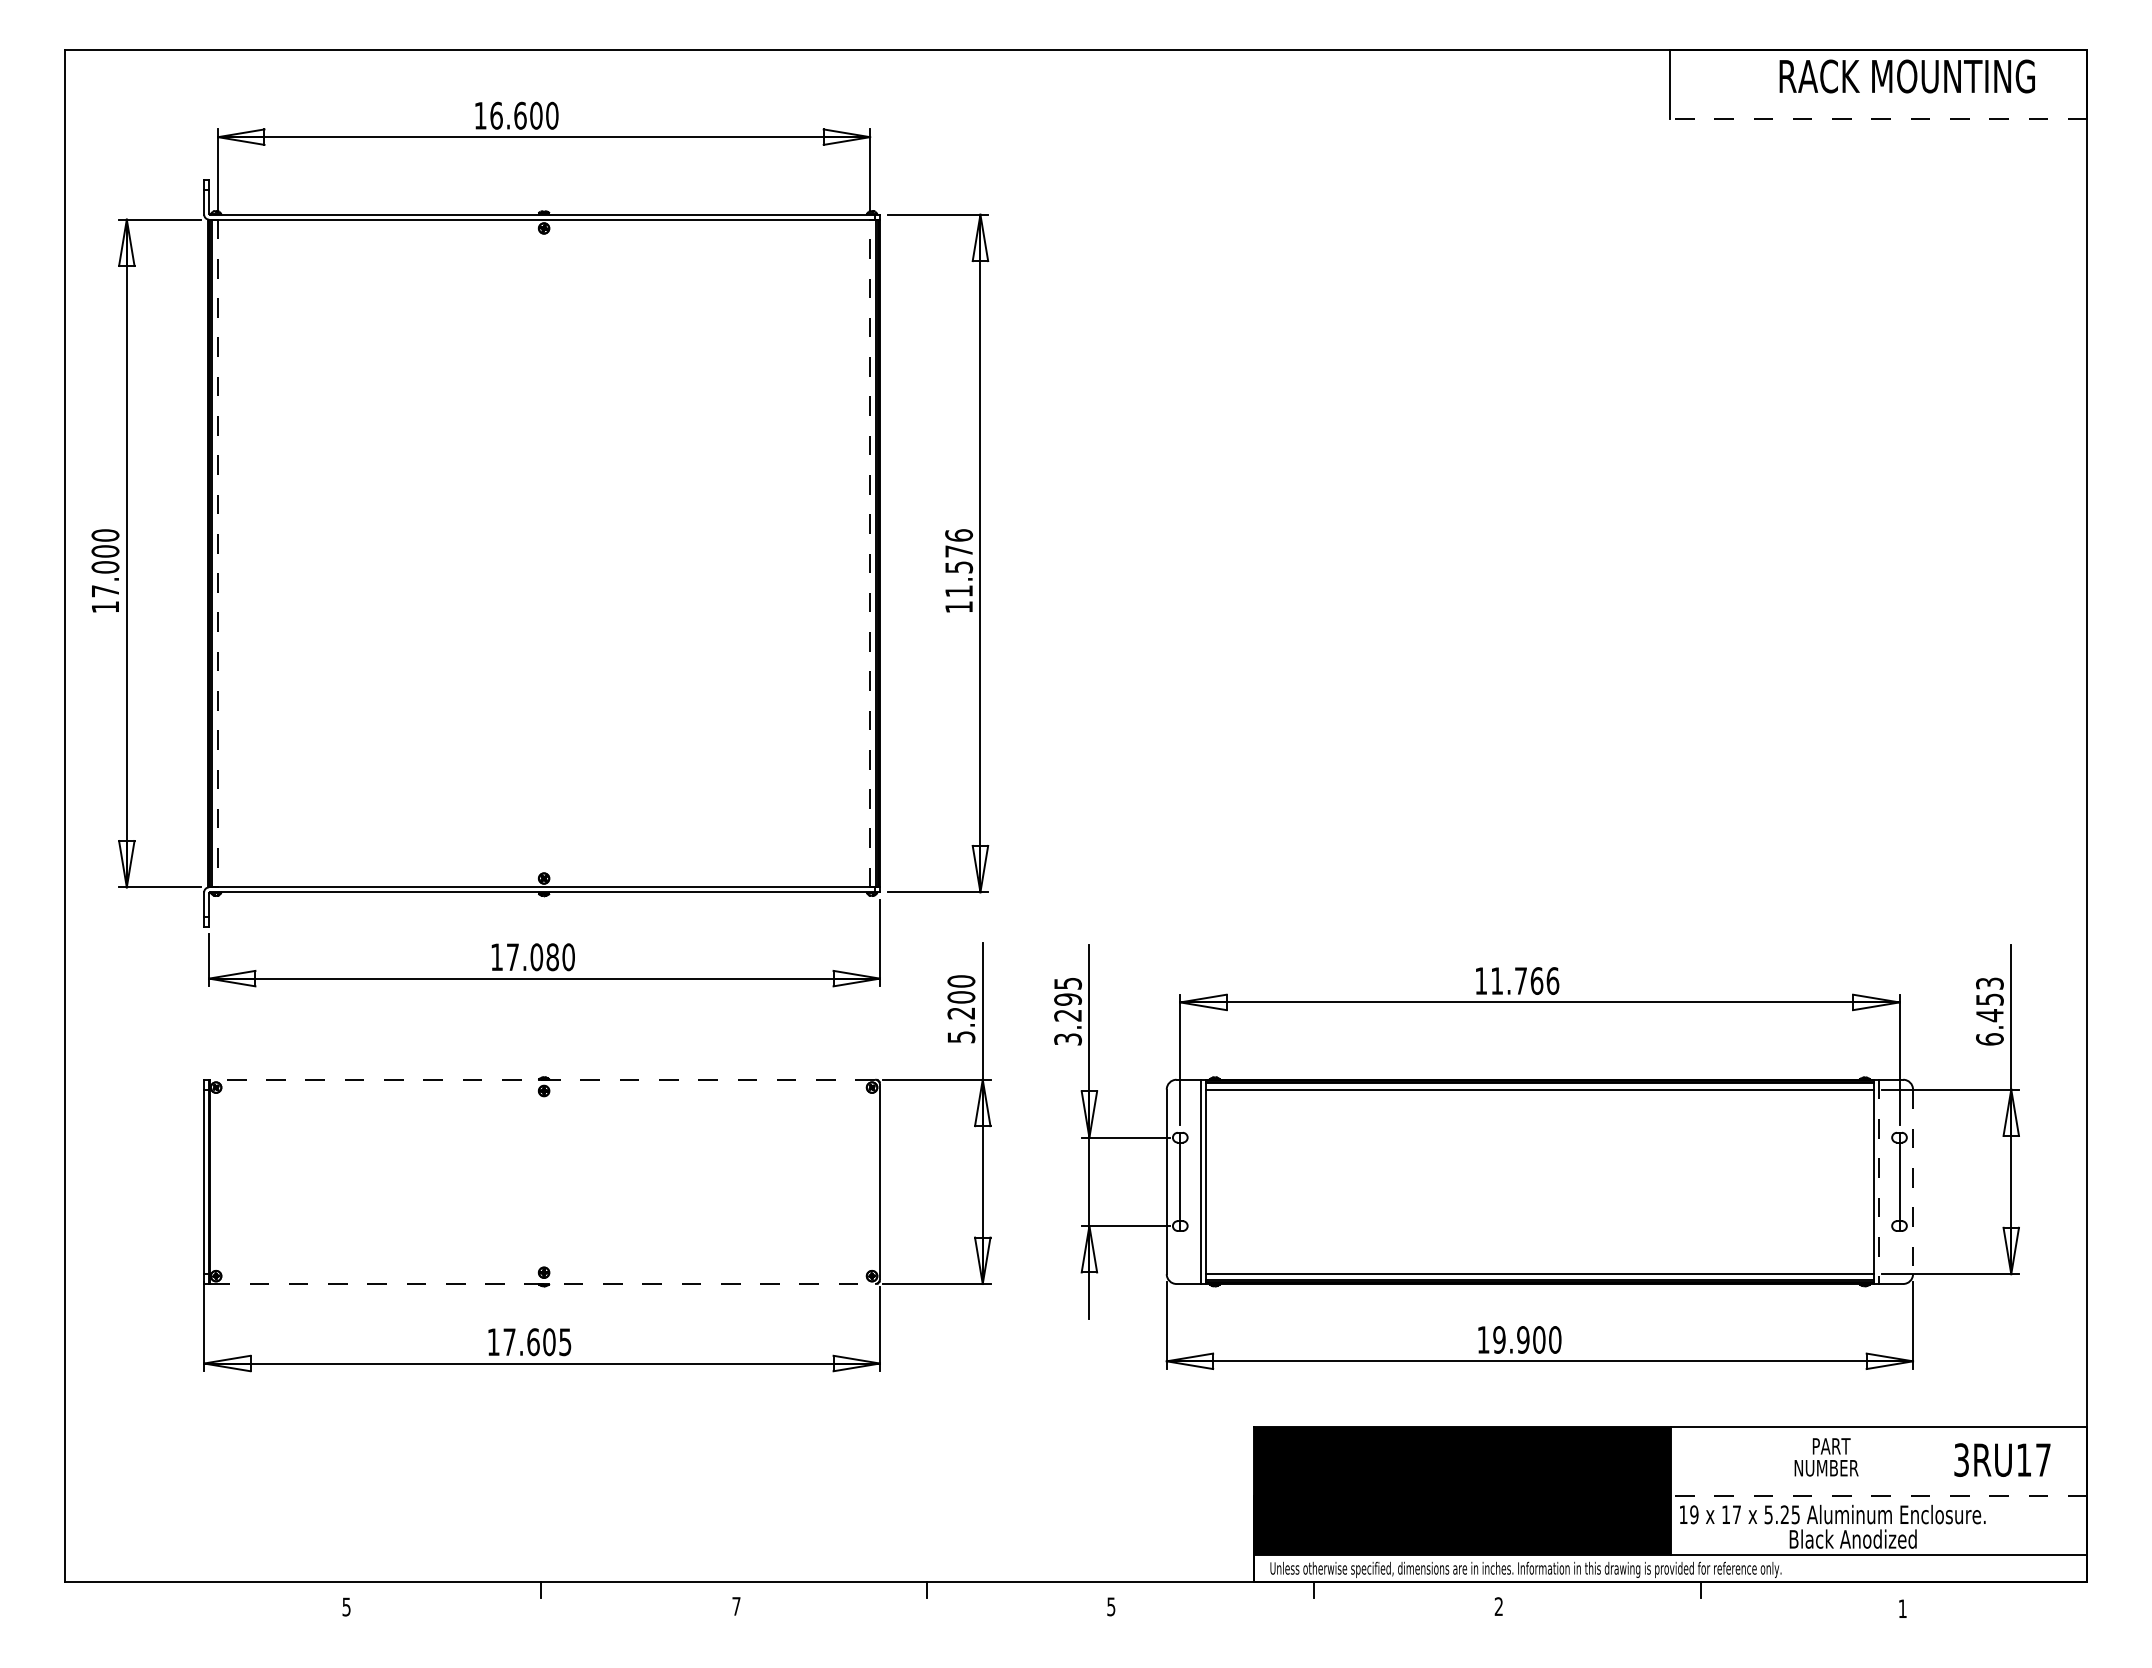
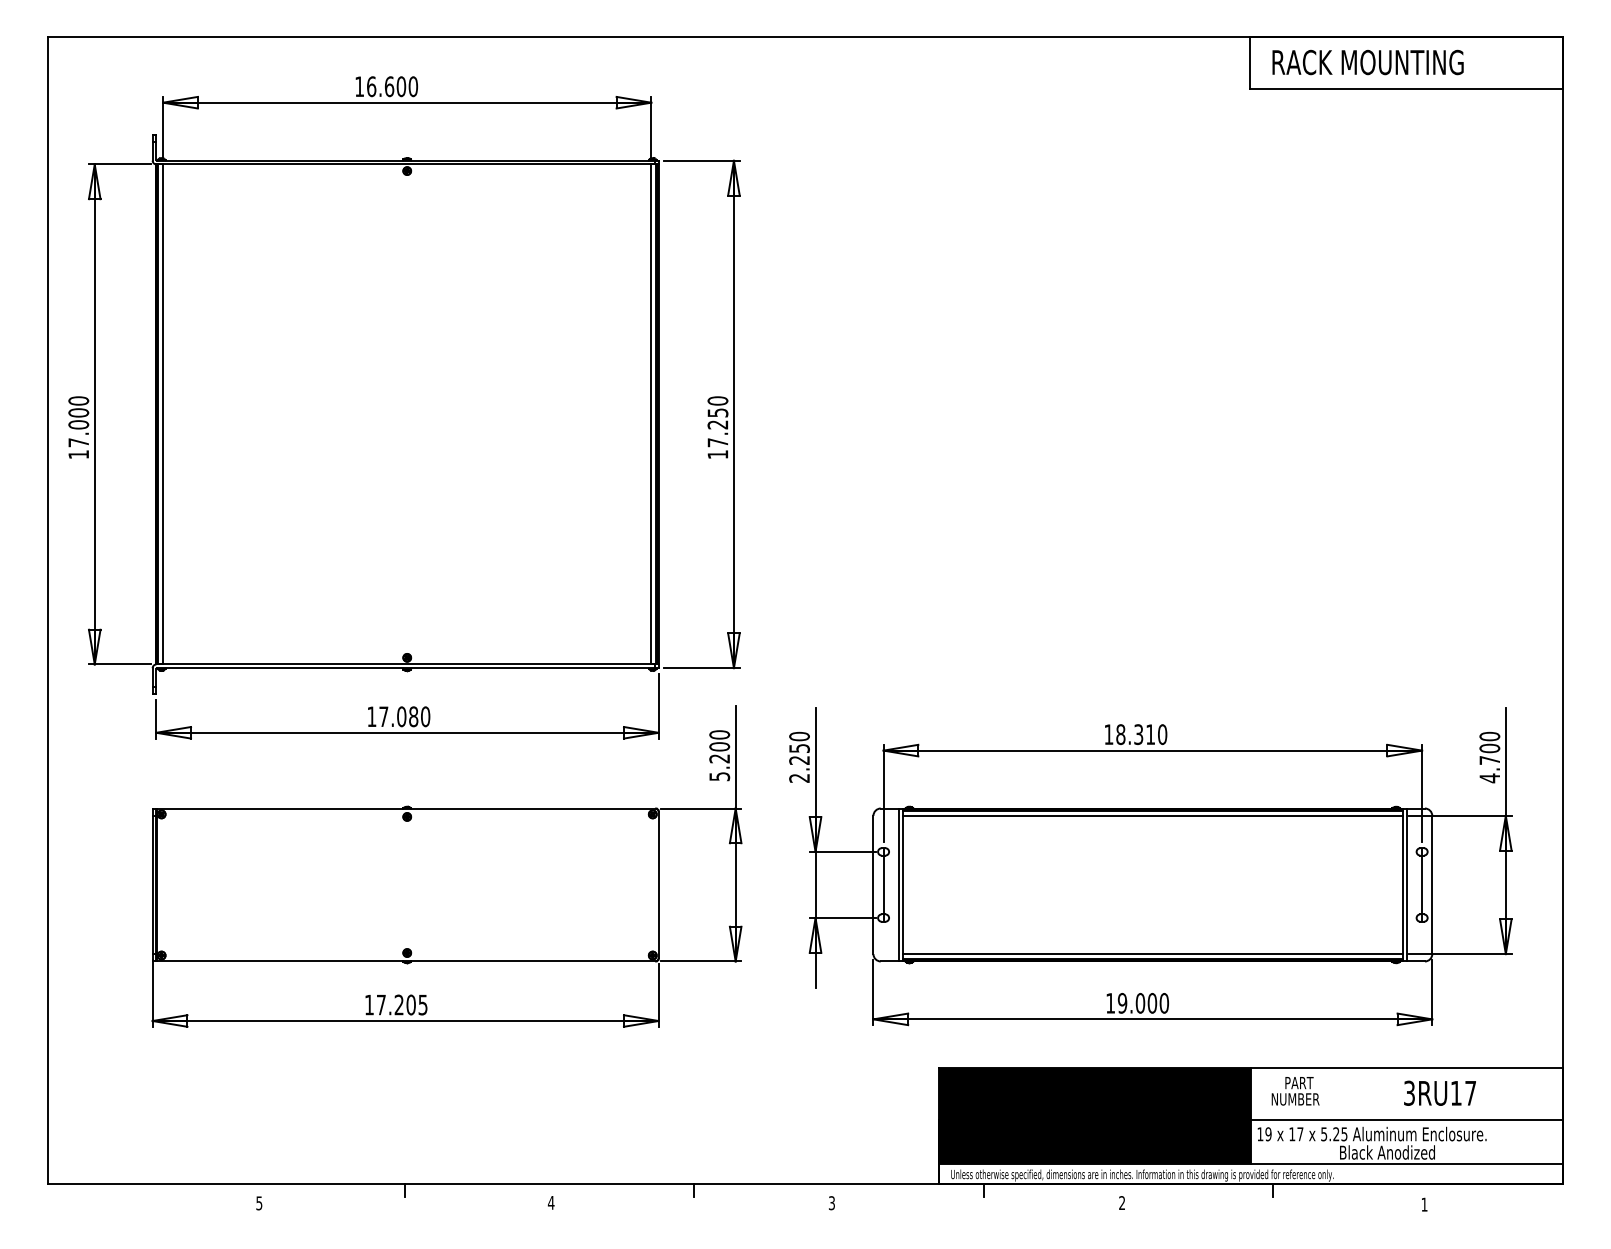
text: (1906, 76) -> (1367, 62), moved
line: (1878, 119) -> (1406, 89), dashed -> solid
line: (218, 553) -> (163, 414), dashed -> solid
line: (870, 553) -> (651, 414), dashed -> solid
text: (959, 563) -> (718, 421), 11.576 -> 17.250
text: (1525, 980) -> (1142, 734), 11.766 -> 18.310
text: (1068, 1011) -> (799, 757), 3.295 -> 2.250
text: (1989, 1011) -> (1489, 757), 6.453 -> 4.700
line: (542, 1079) -> (406, 808), dashed -> solid
line: (1878, 1182) -> (1406, 885), dashed -> solid
line: (1913, 1182) -> (1432, 885), dashed -> solid
line: (543, 1284) -> (406, 961), dashed -> solid
text: (1523, 1339) -> (1140, 1003), 19.900 -> 19.000
text: (533, 1342) -> (399, 1005), 17.605 -> 17.205
text: (1826, 1457) -> (1295, 1091), moved
text: (2002, 1459) -> (1440, 1092), moved
line: (1878, 1495) -> (1406, 1119), dashed -> solid
text: (736, 1606) -> (551, 1202), 7 -> 4
text: (1111, 1606) -> (832, 1202), 5 -> 3

